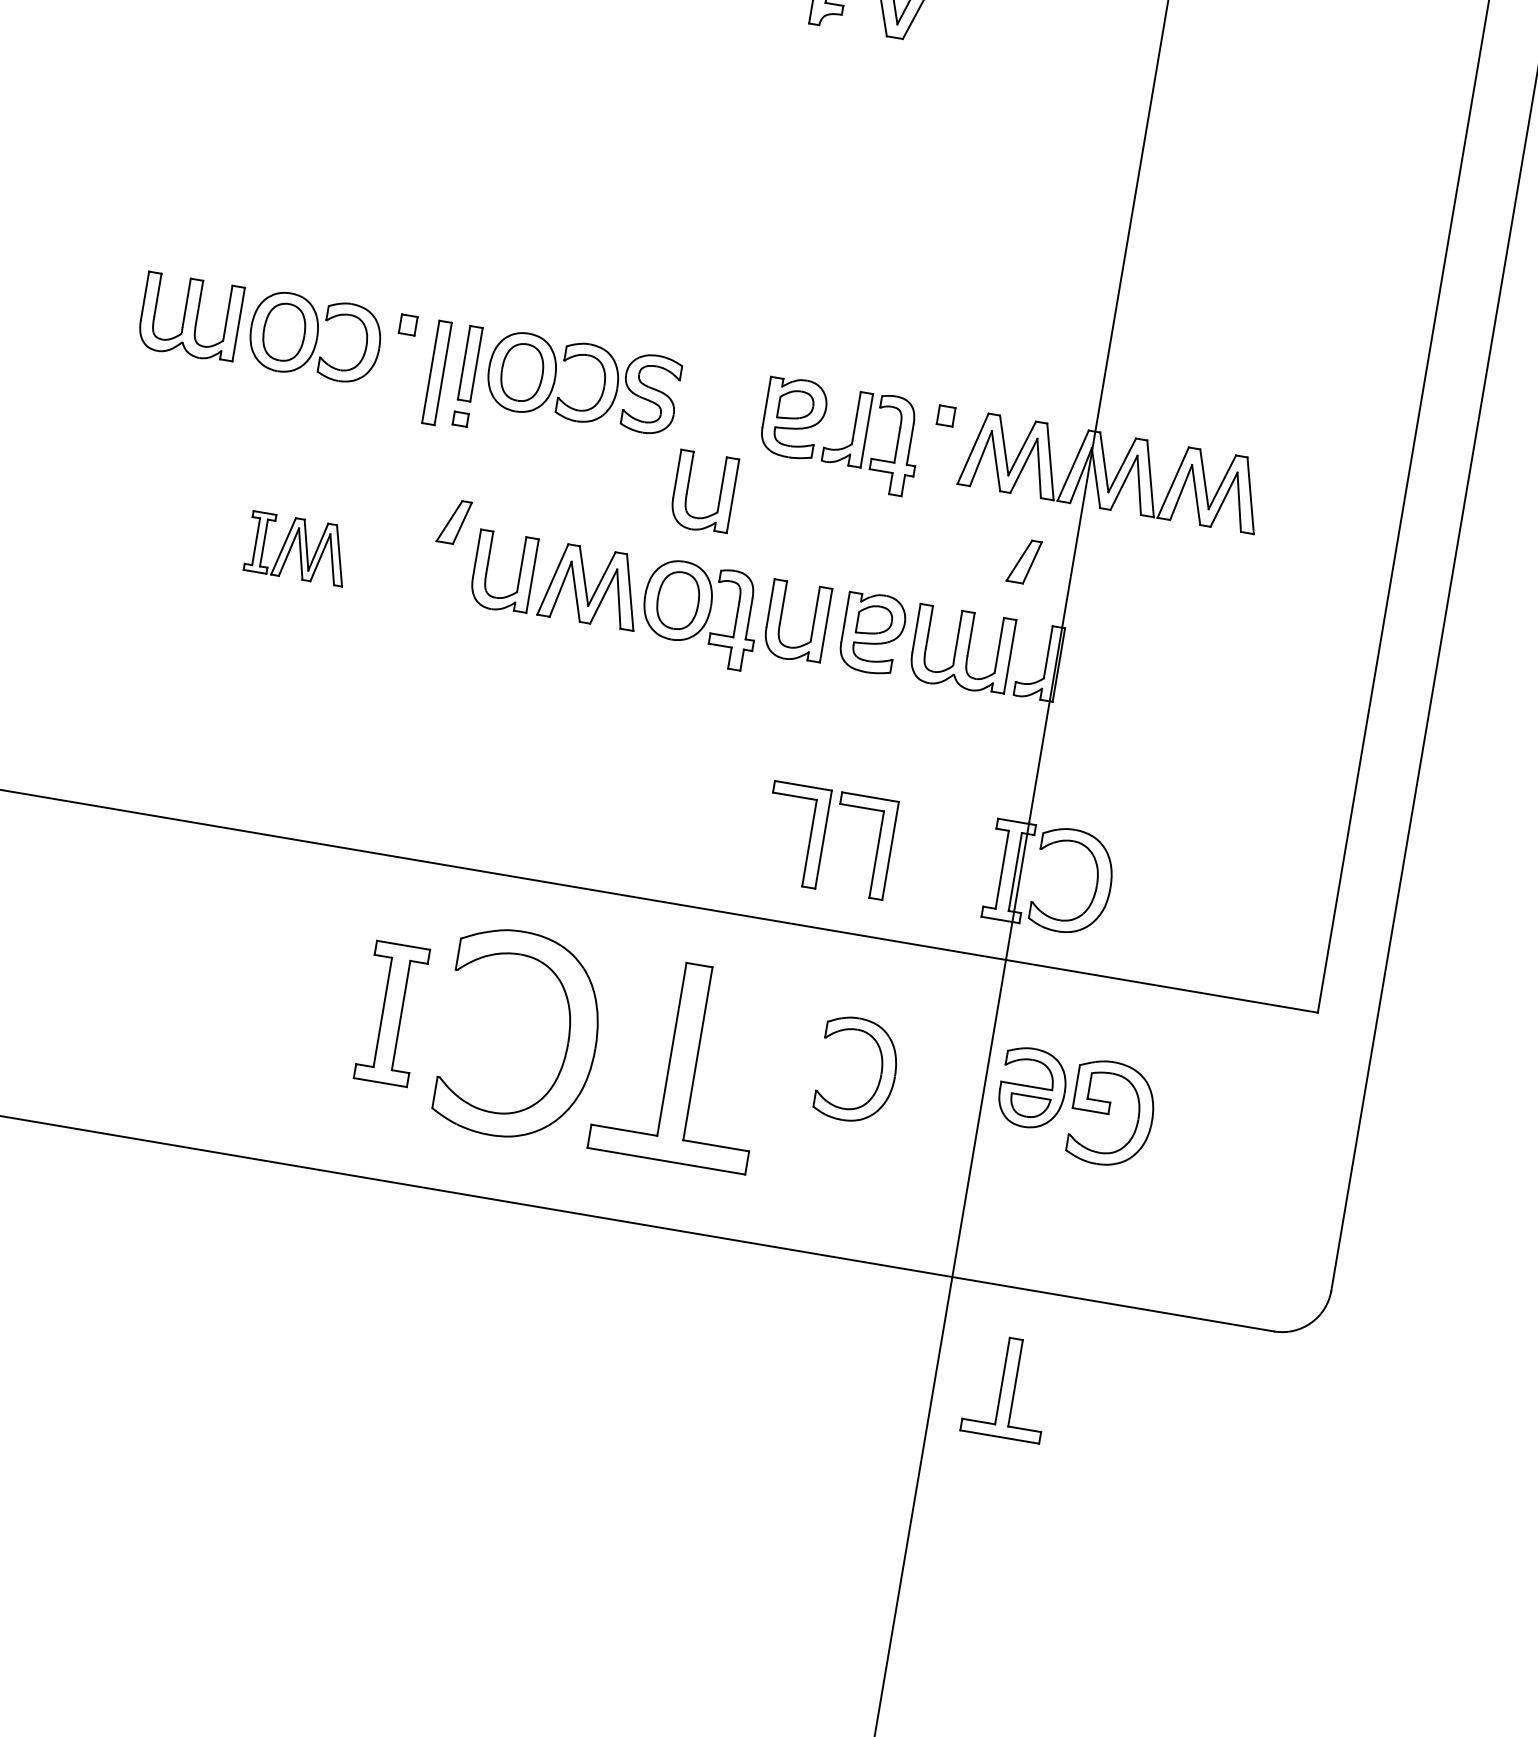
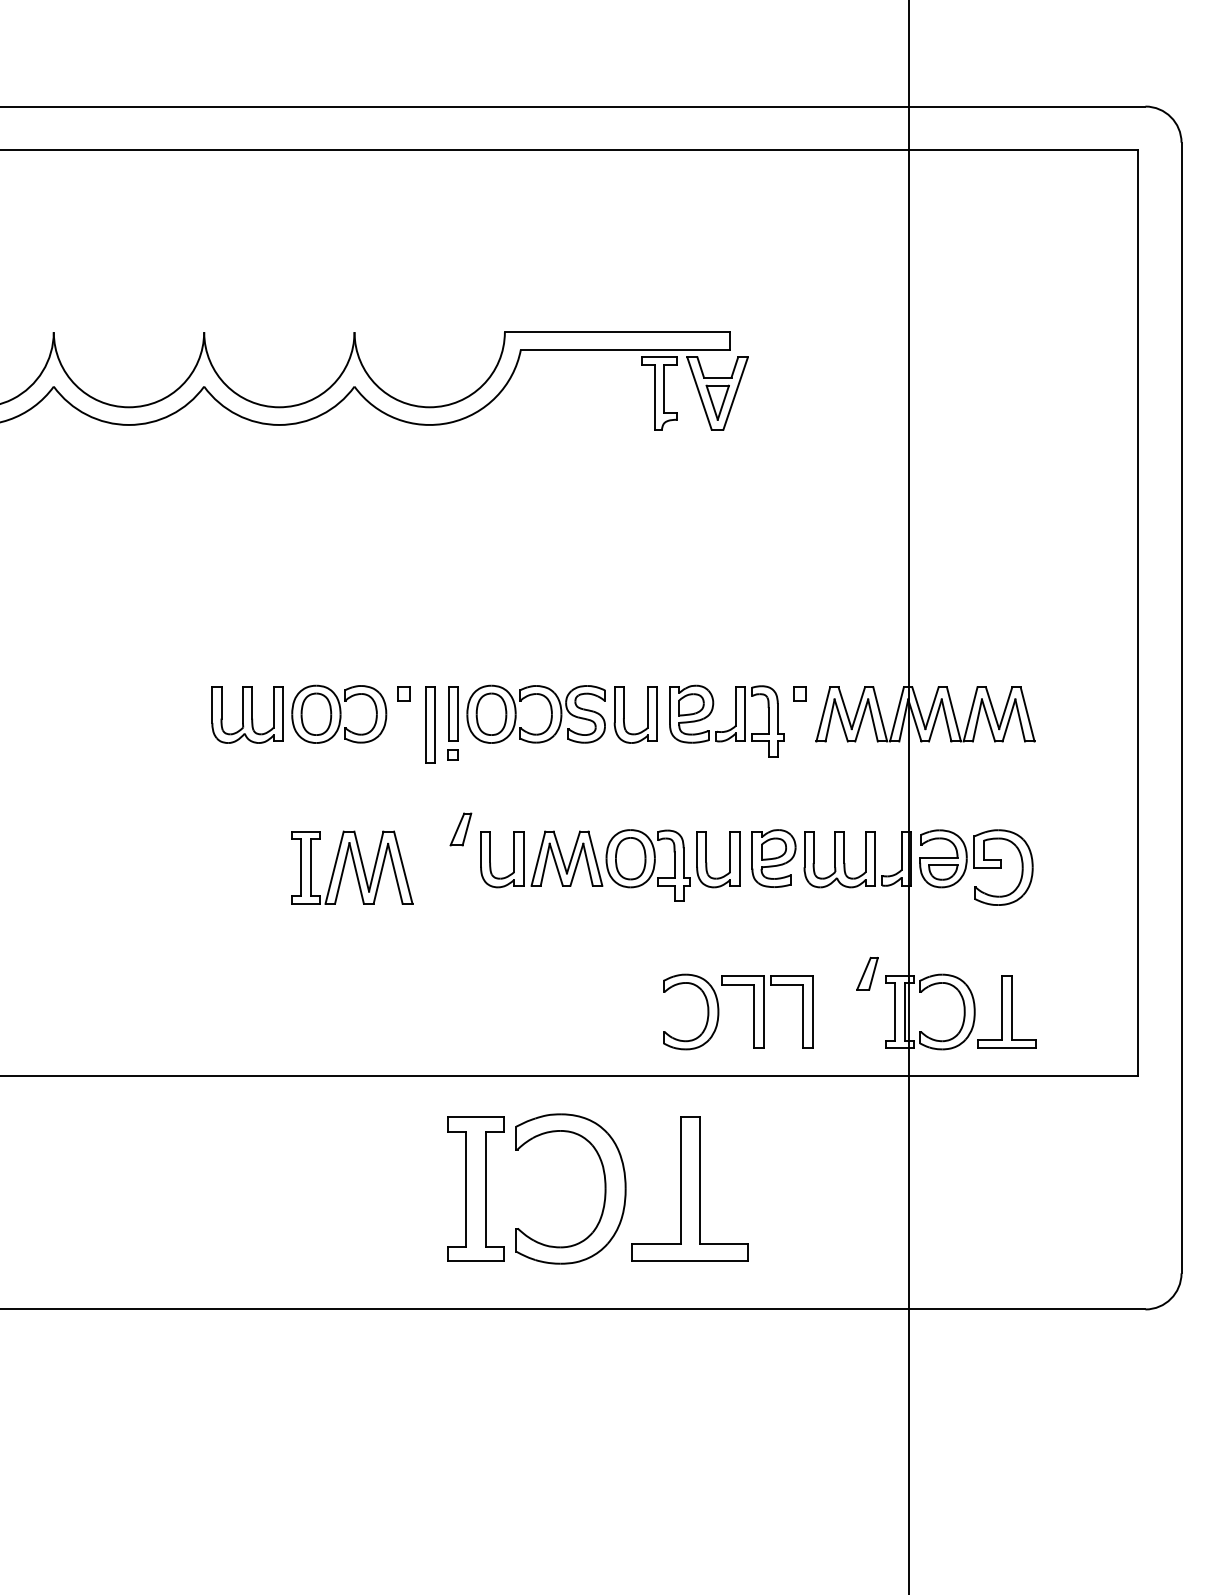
part: (688, 488) -> (624, 714), moved
part: (298, 548) -> (352, 867), size x1.67
part: (1024, 561) -> (867, 973), moved
part: (391, 1013) -> (475, 1188), size x1.43
part: (880, 1073) -> (707, 1011), moved
part: (1075, 1107) -> (976, 867), moved
part: (1007, 1387) -> (1006, 1011), moved

